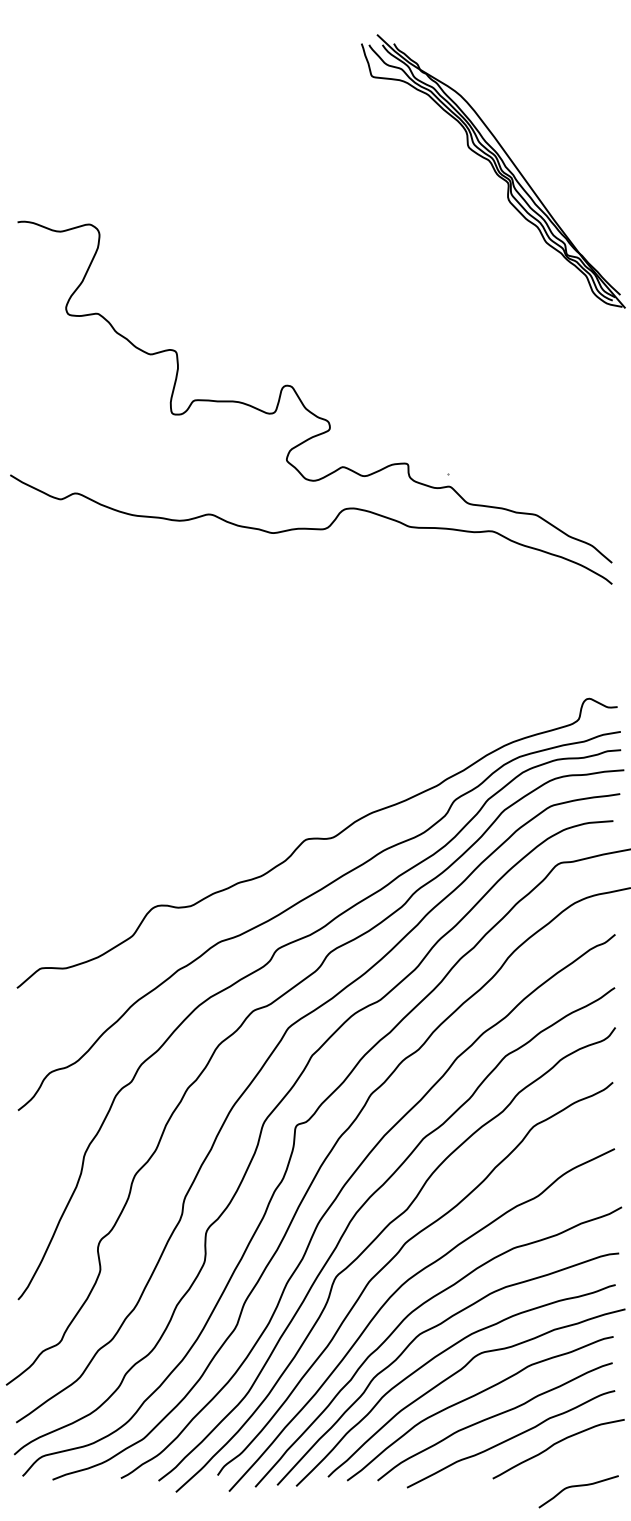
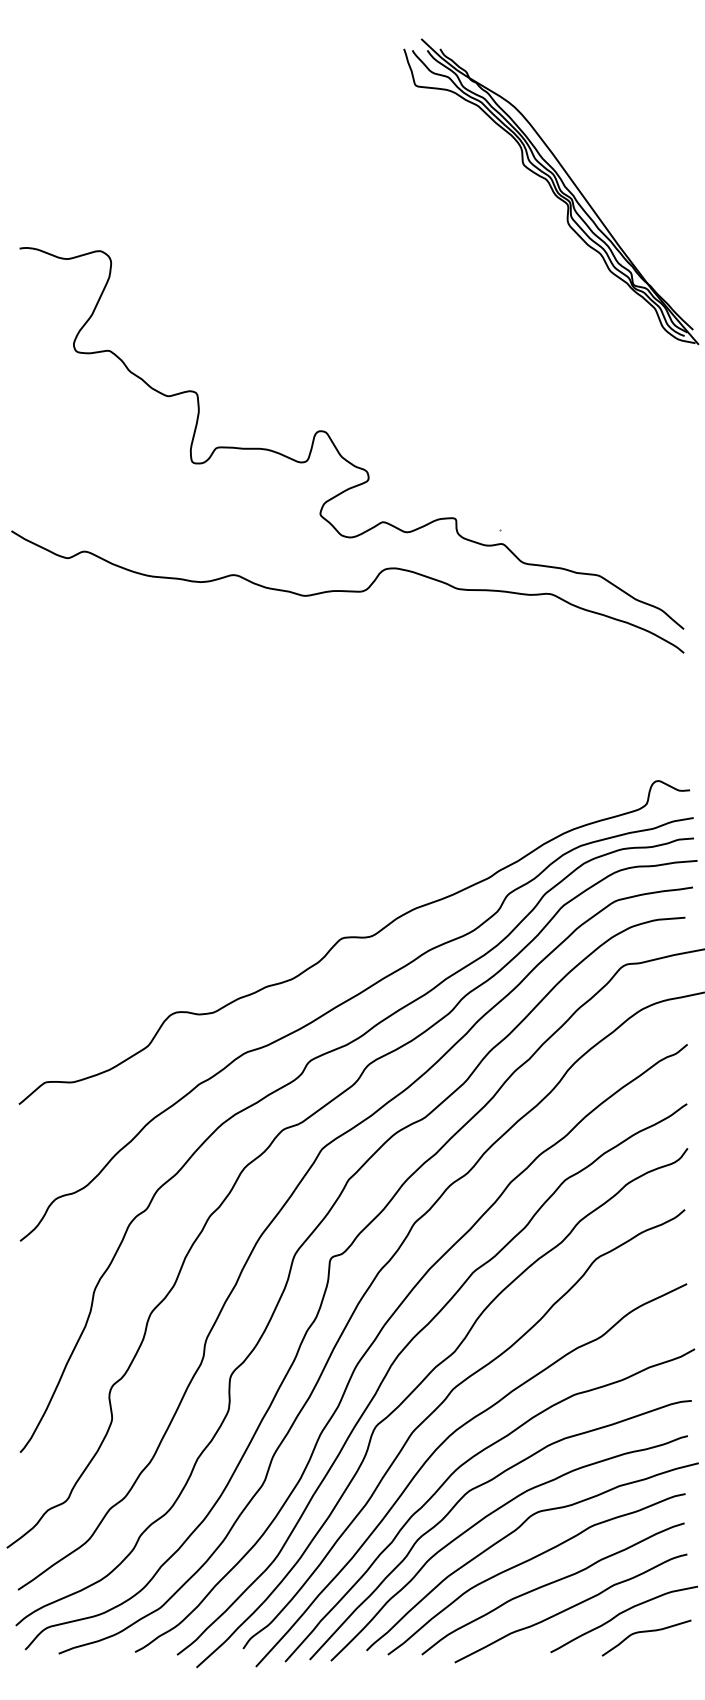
curve: (578, 1486) -> (646, 1632), moved

